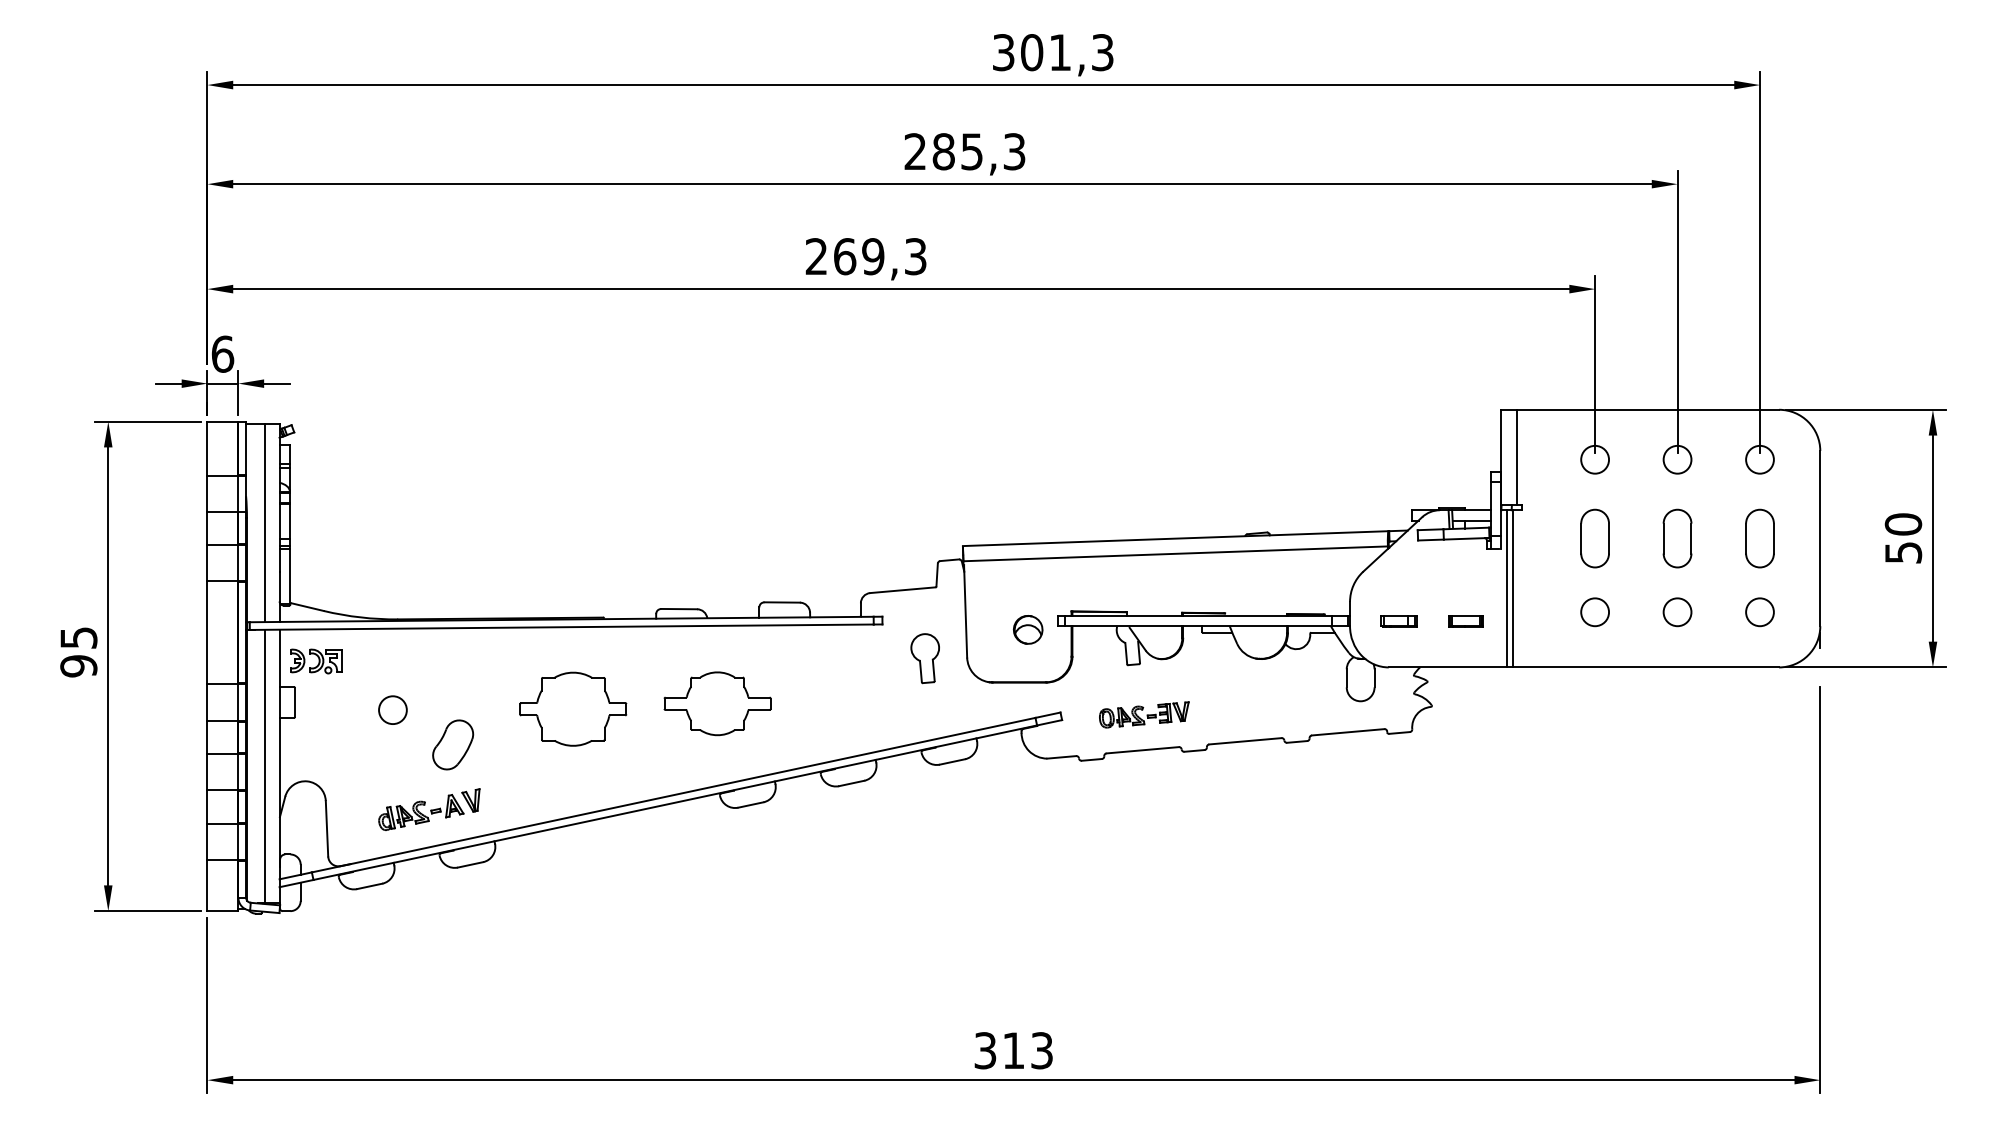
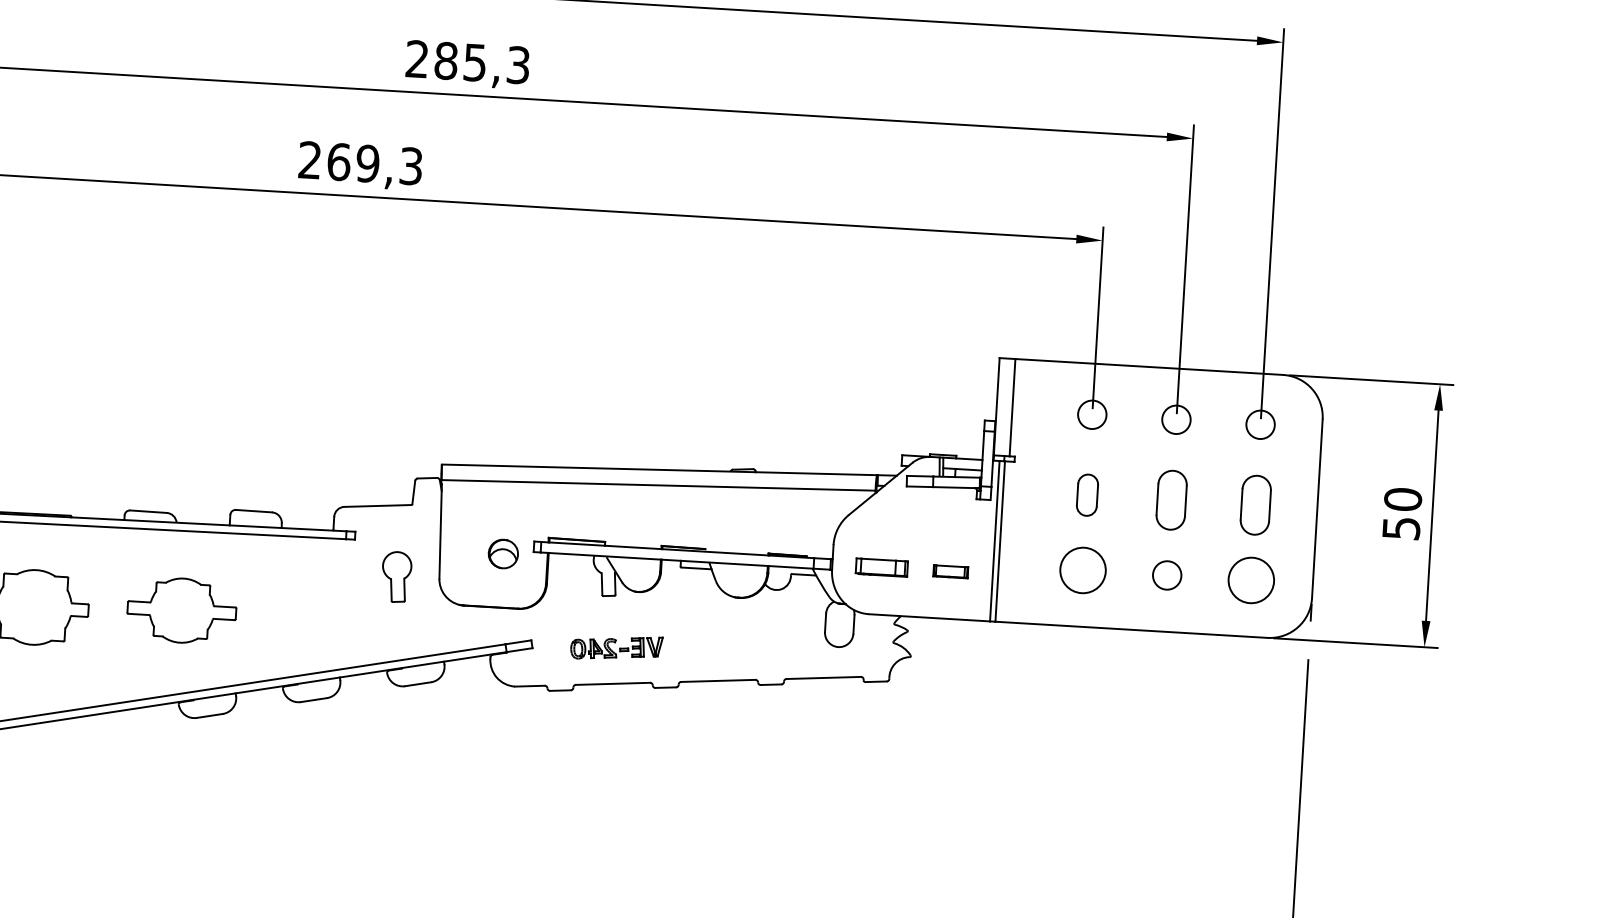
part: (1594, 538) -> (1086, 495), size x0.7
circle: (1595, 612) -> (1083, 570), size x1.6
circle: (1759, 612) -> (1250, 580), size x1.6
part: (1398, 621) -> (881, 567), size x1.4

